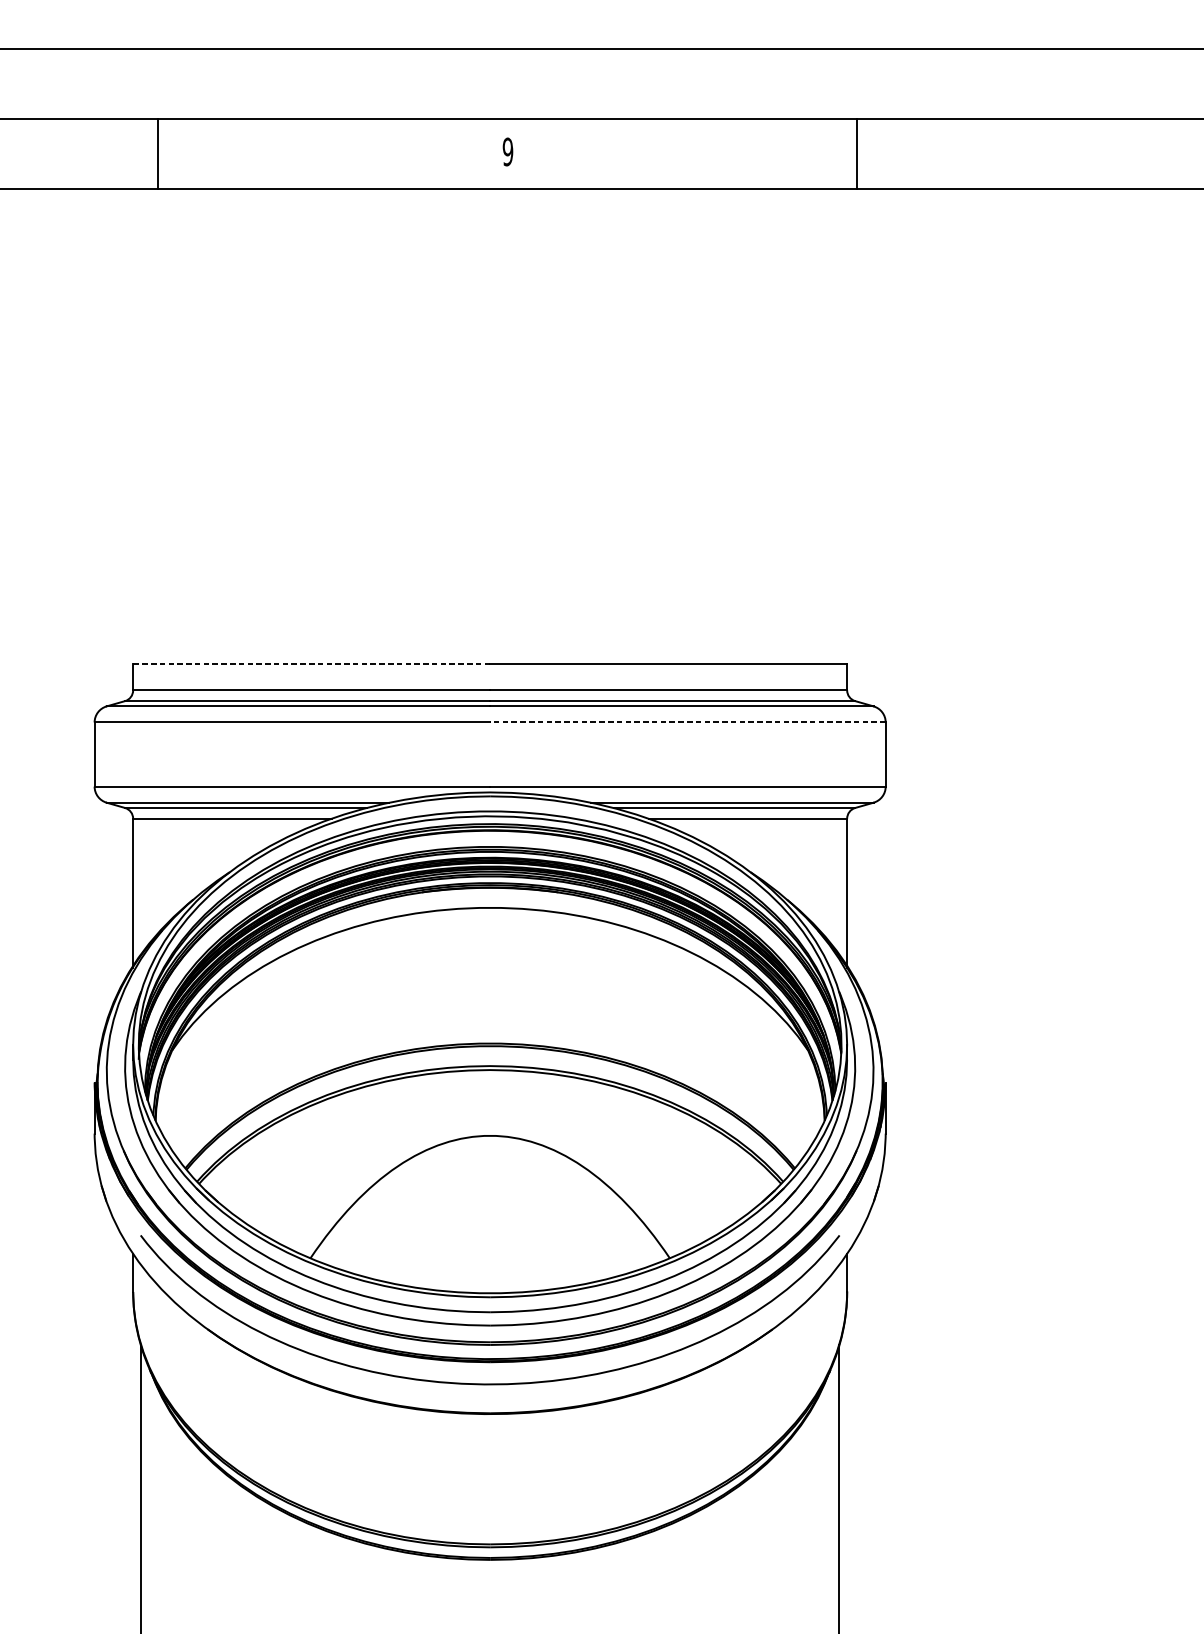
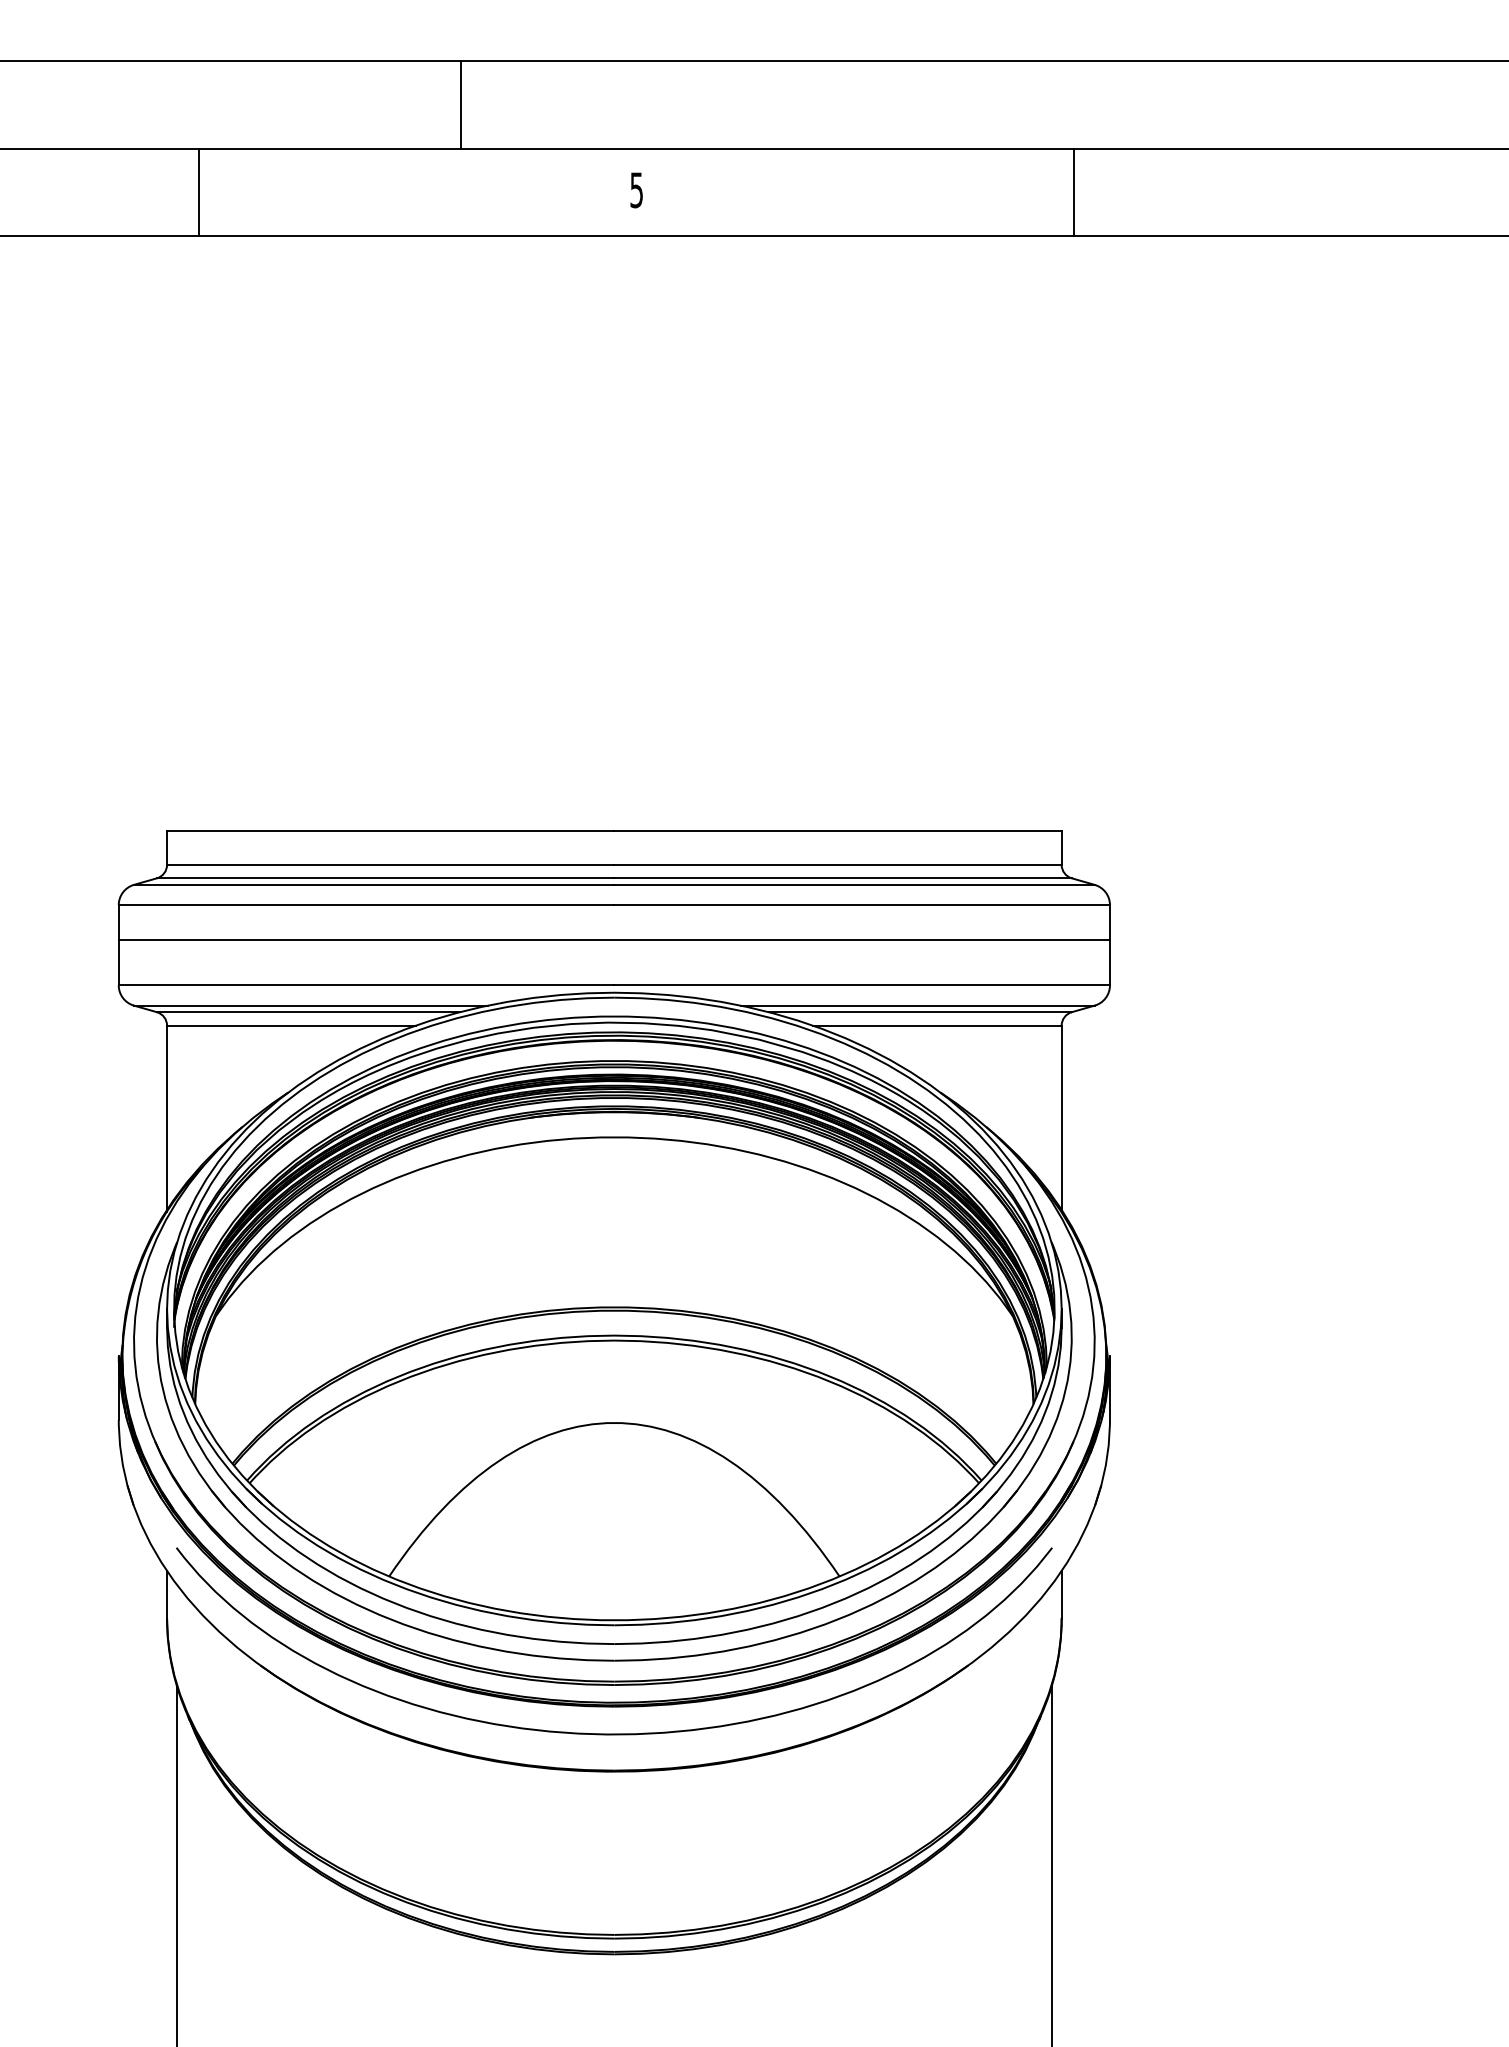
line: (368, 83) -> (461, 104), added
text: (507, 151) -> (636, 189), 9 -> 5
line: (311, 663) -> (390, 831), dashed -> solid
line: (688, 722) -> (862, 905), dashed -> solid
line: (490, 749) -> (614, 939), added

